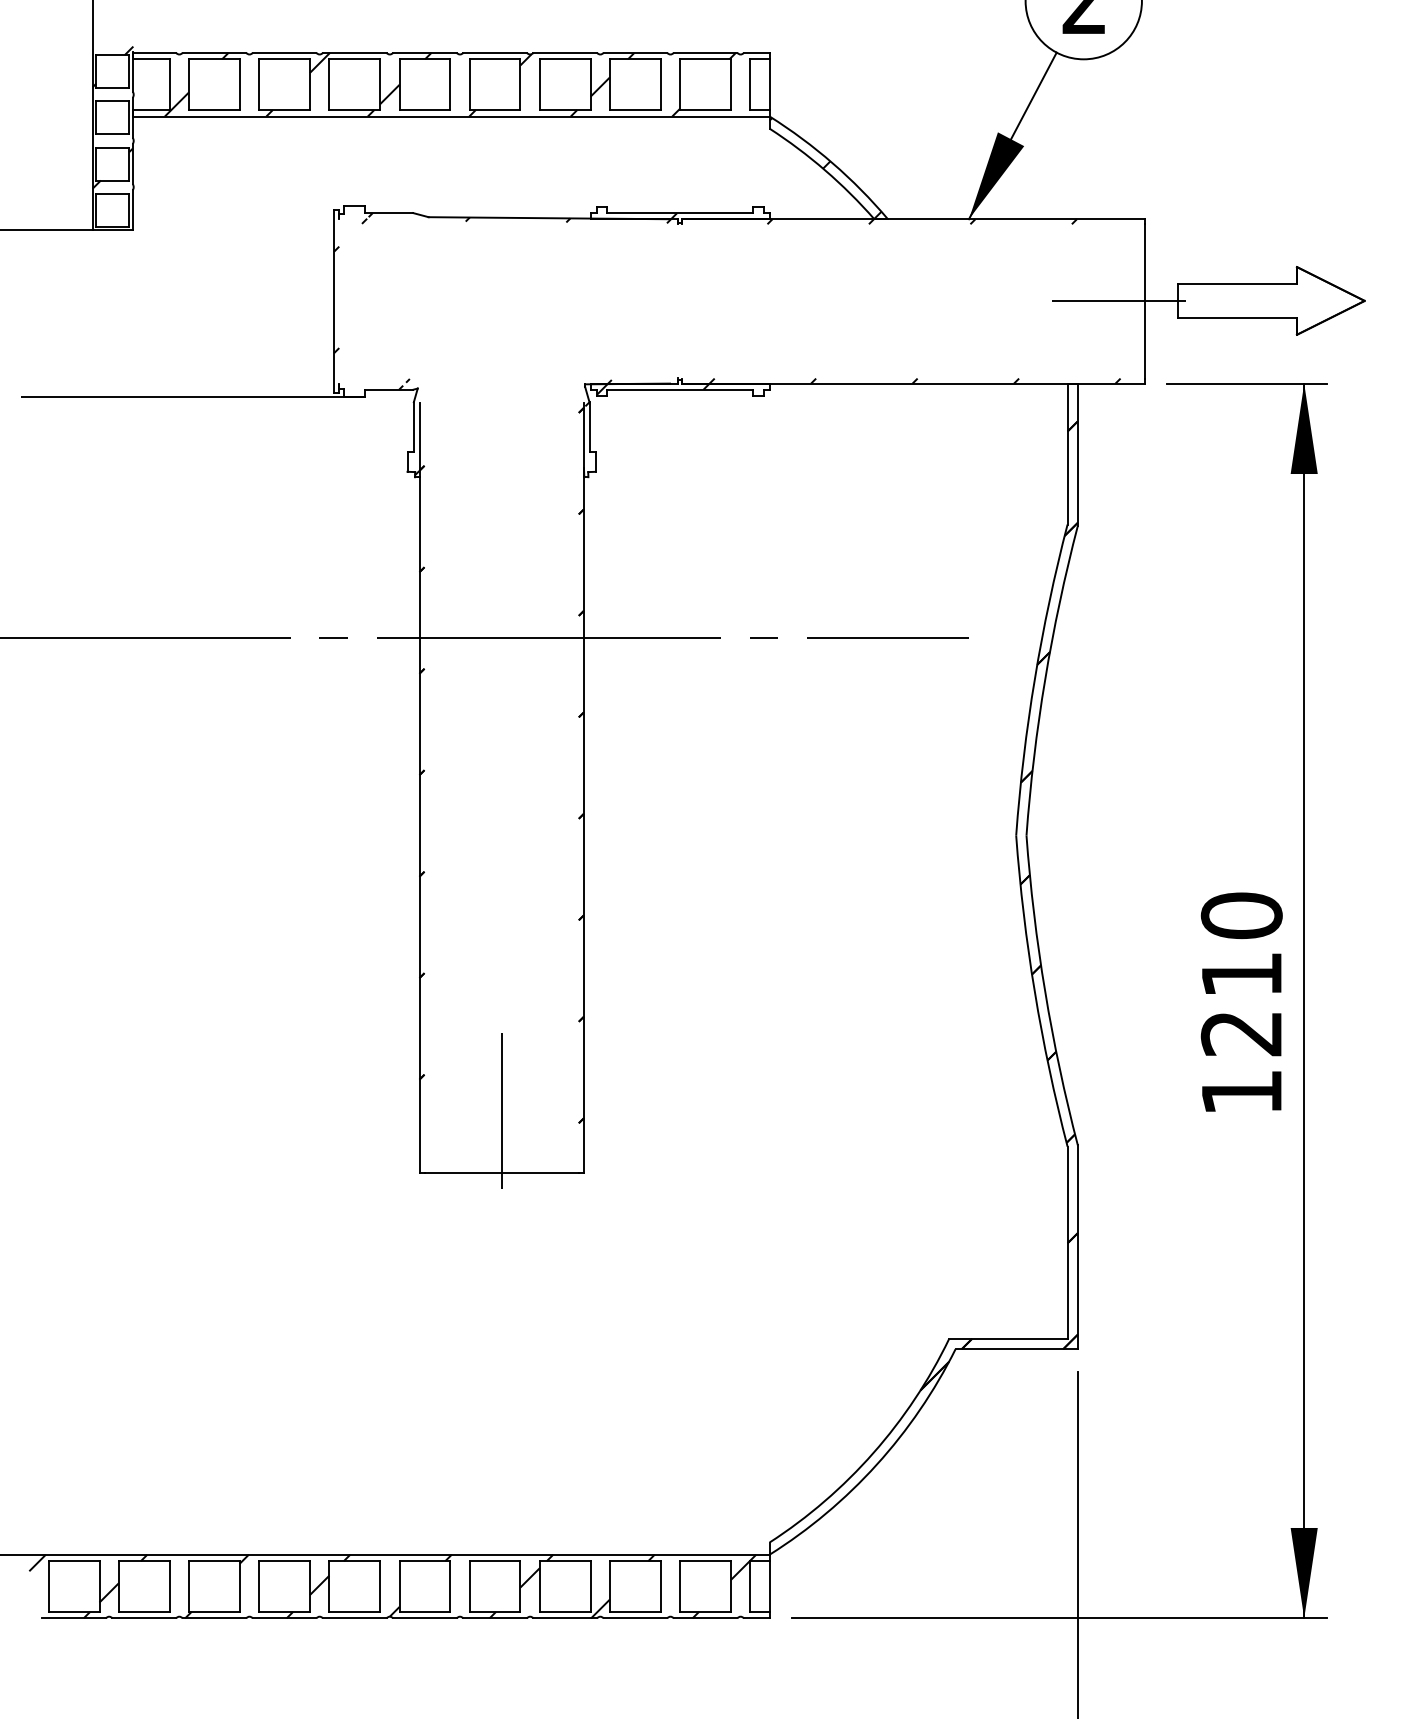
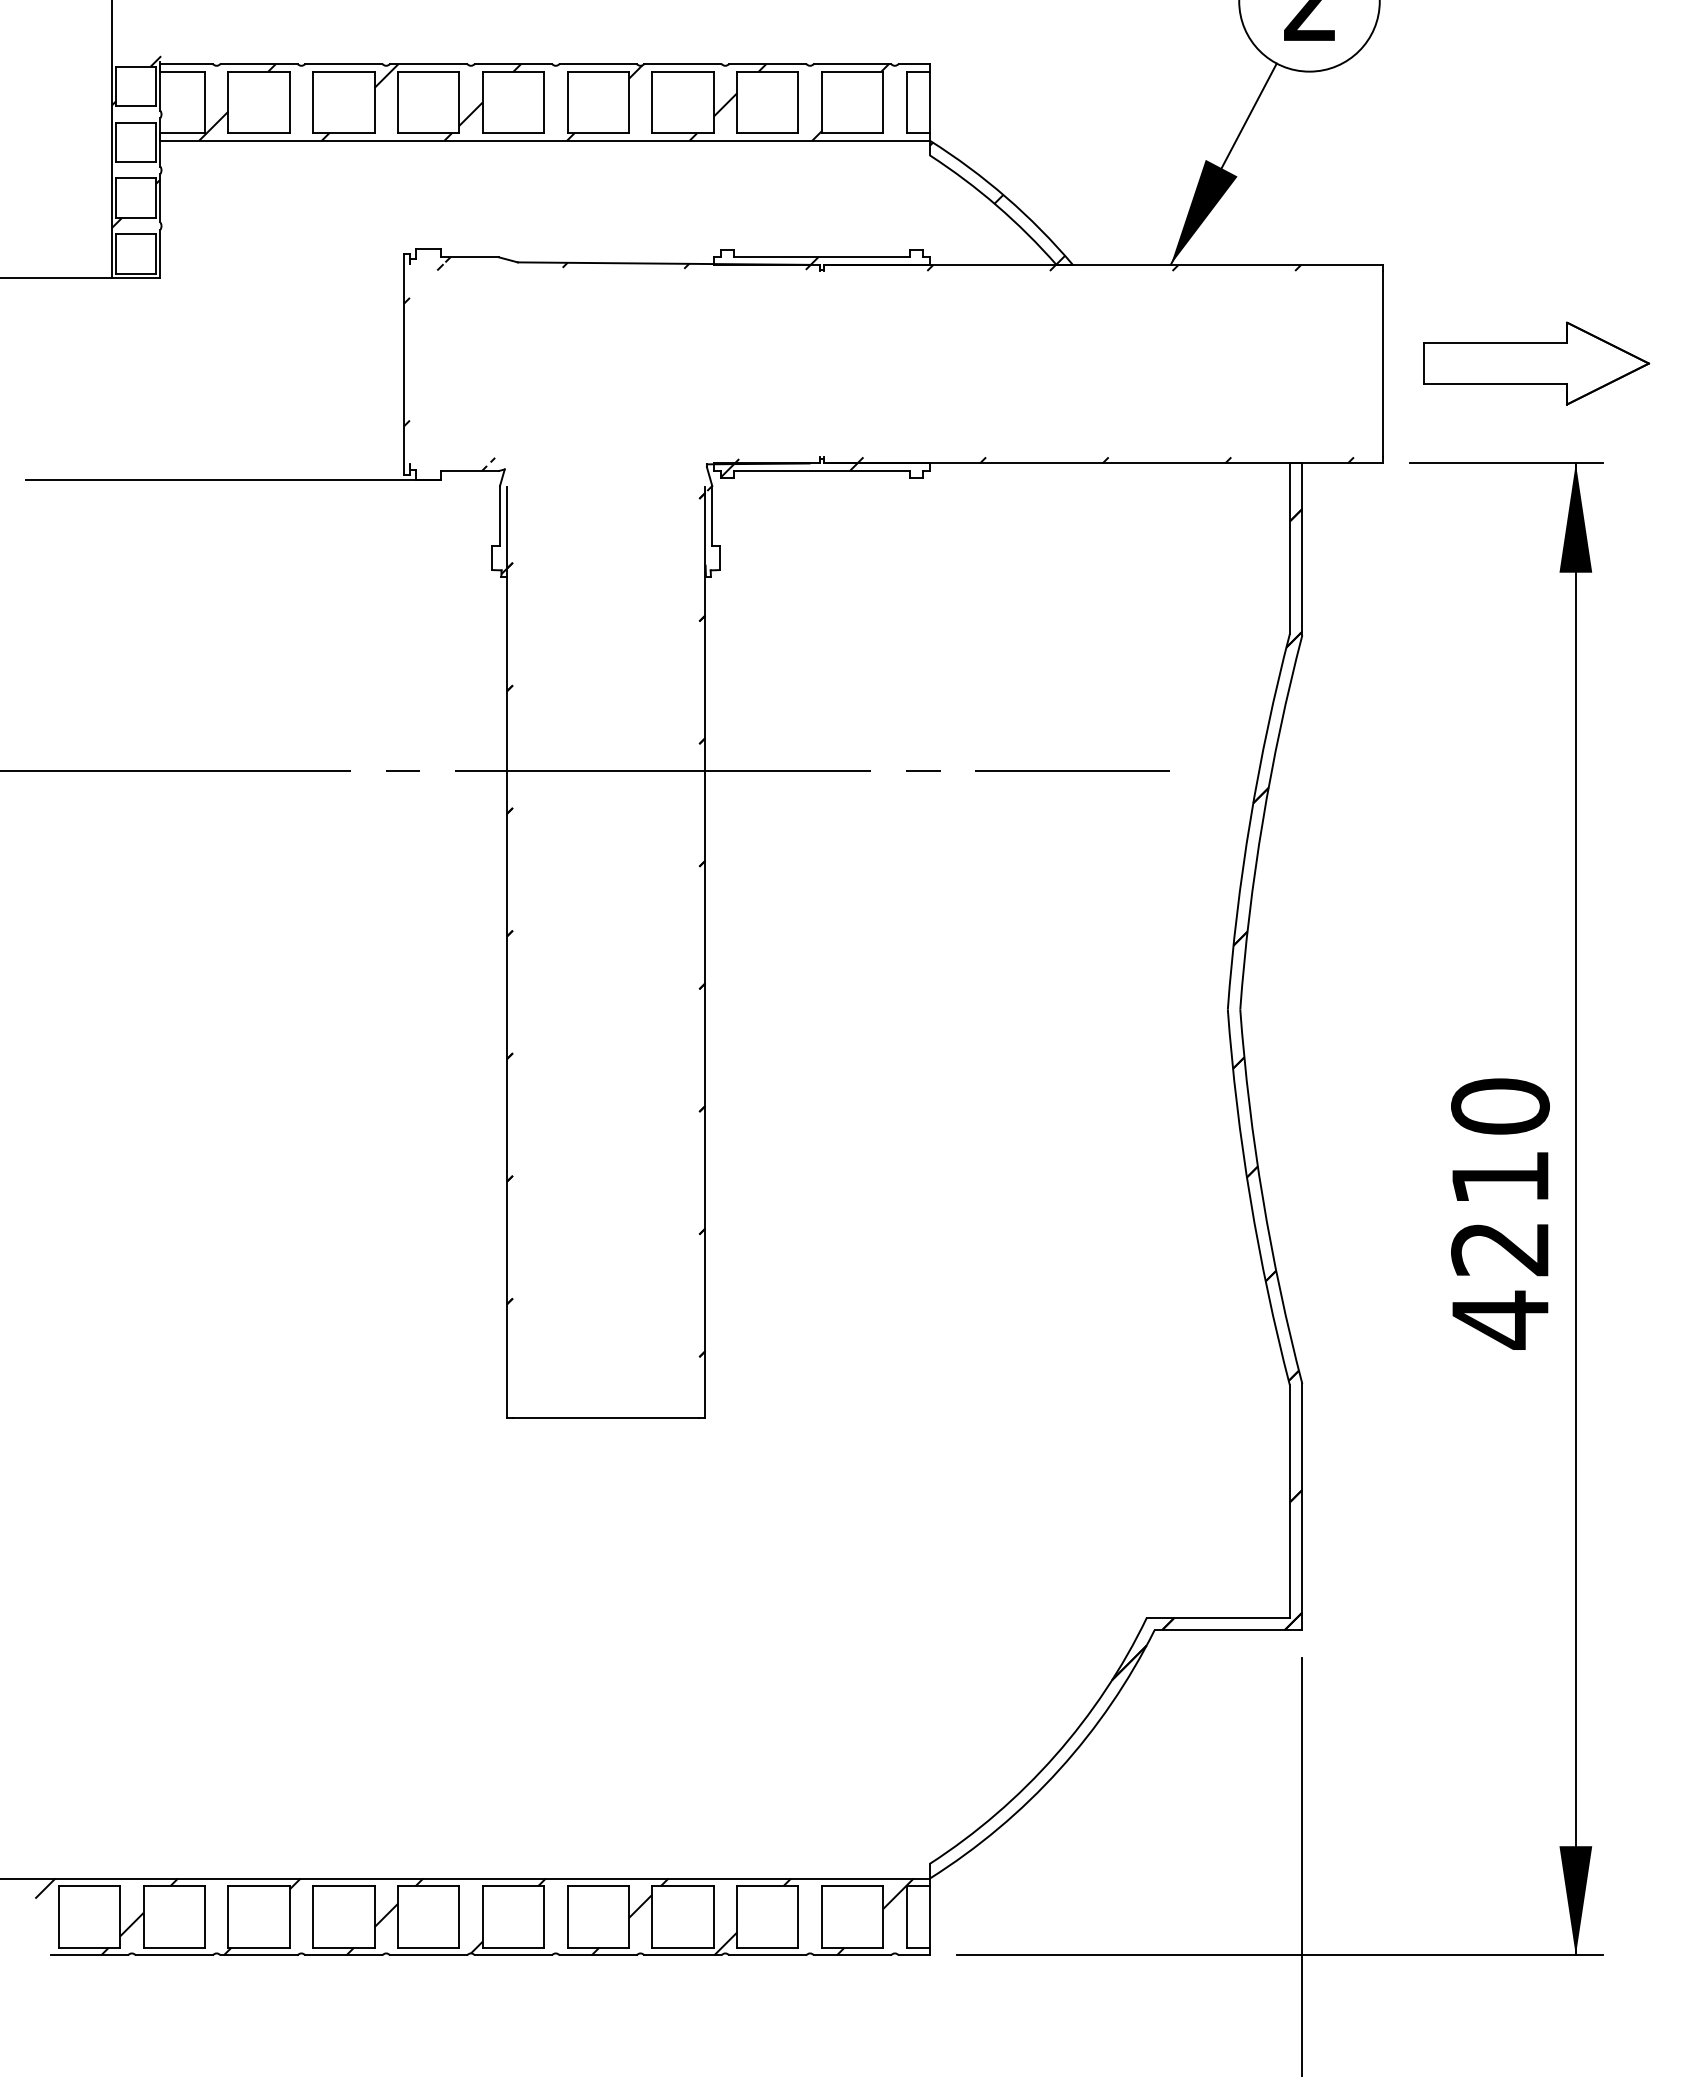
line: (1118, 301) -> (1351, 364), removed
text: (1241, 1092) -> (1500, 1319), 1210 -> 4210
line: (501, 1110) -> (606, 1341), removed

